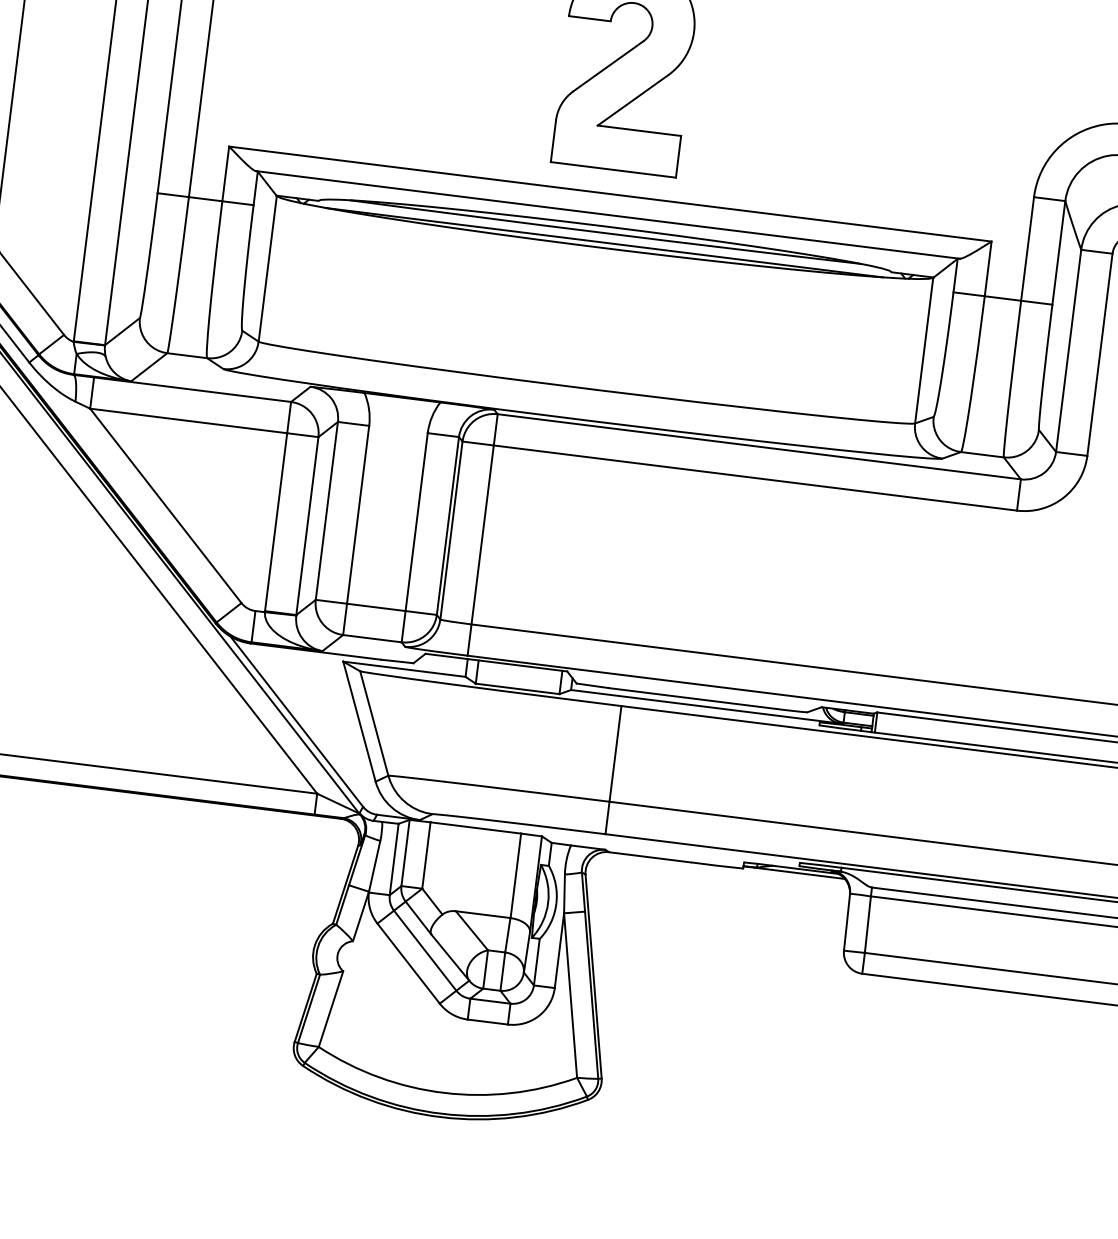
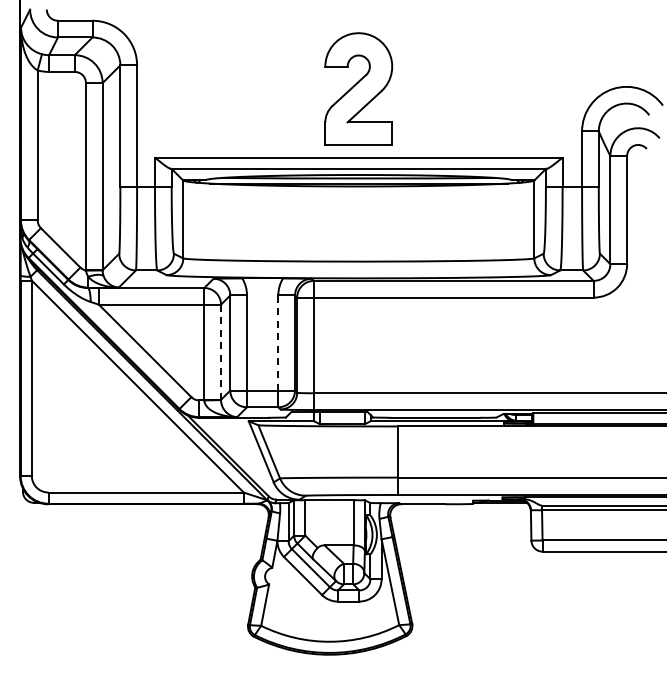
line: (416, 523) -> (278, 343), solid -> dashed
line: (308, 526) -> (221, 352), solid -> dashed

